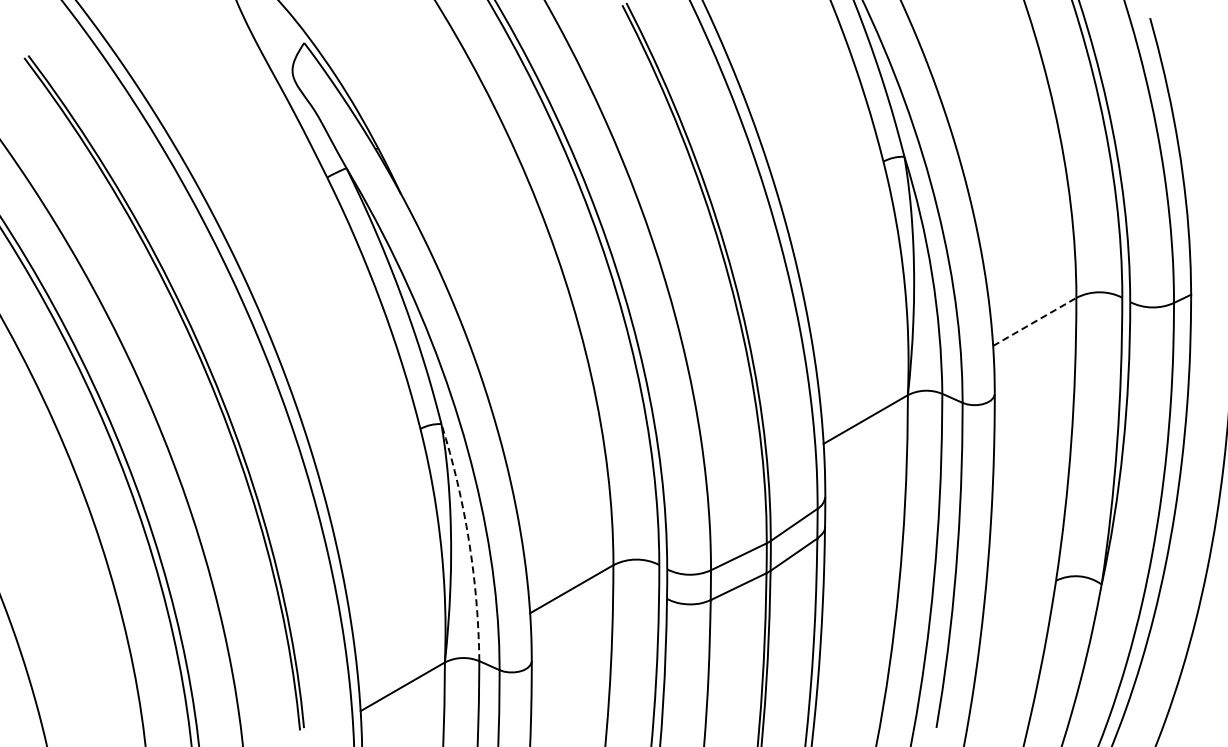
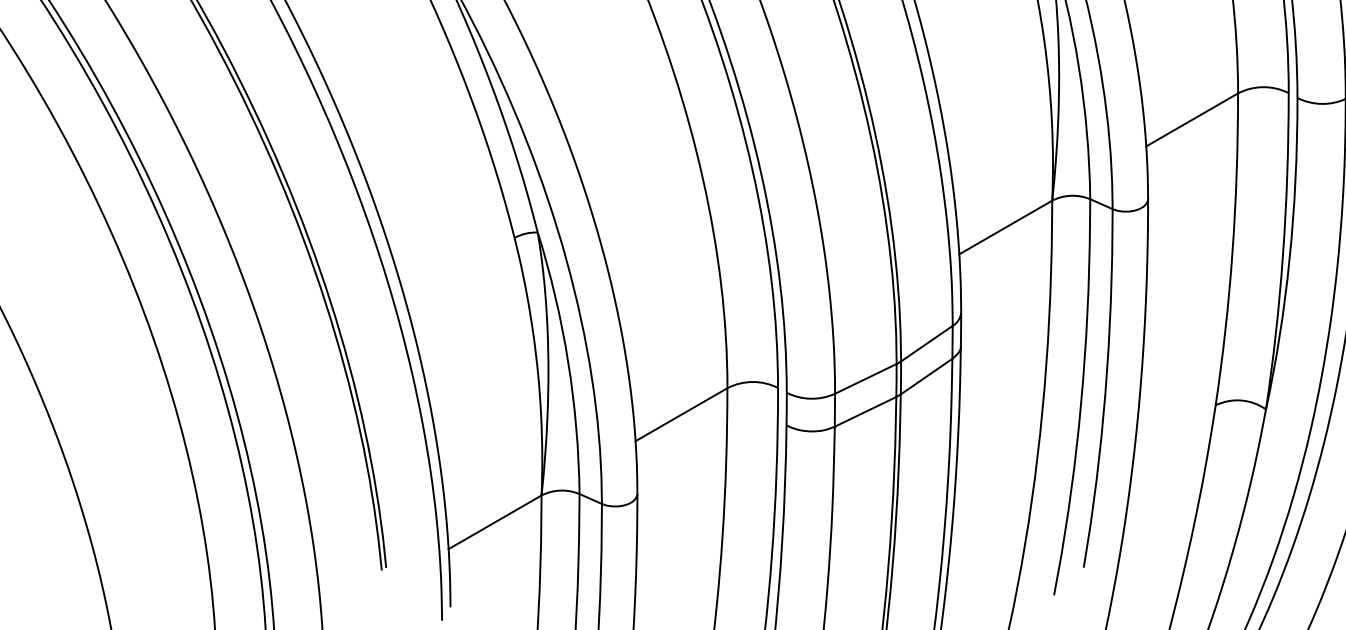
line: (1035, 321) -> (1192, 119), dashed -> solid
arc: (469, 541) -> (568, 362), dashed -> solid

